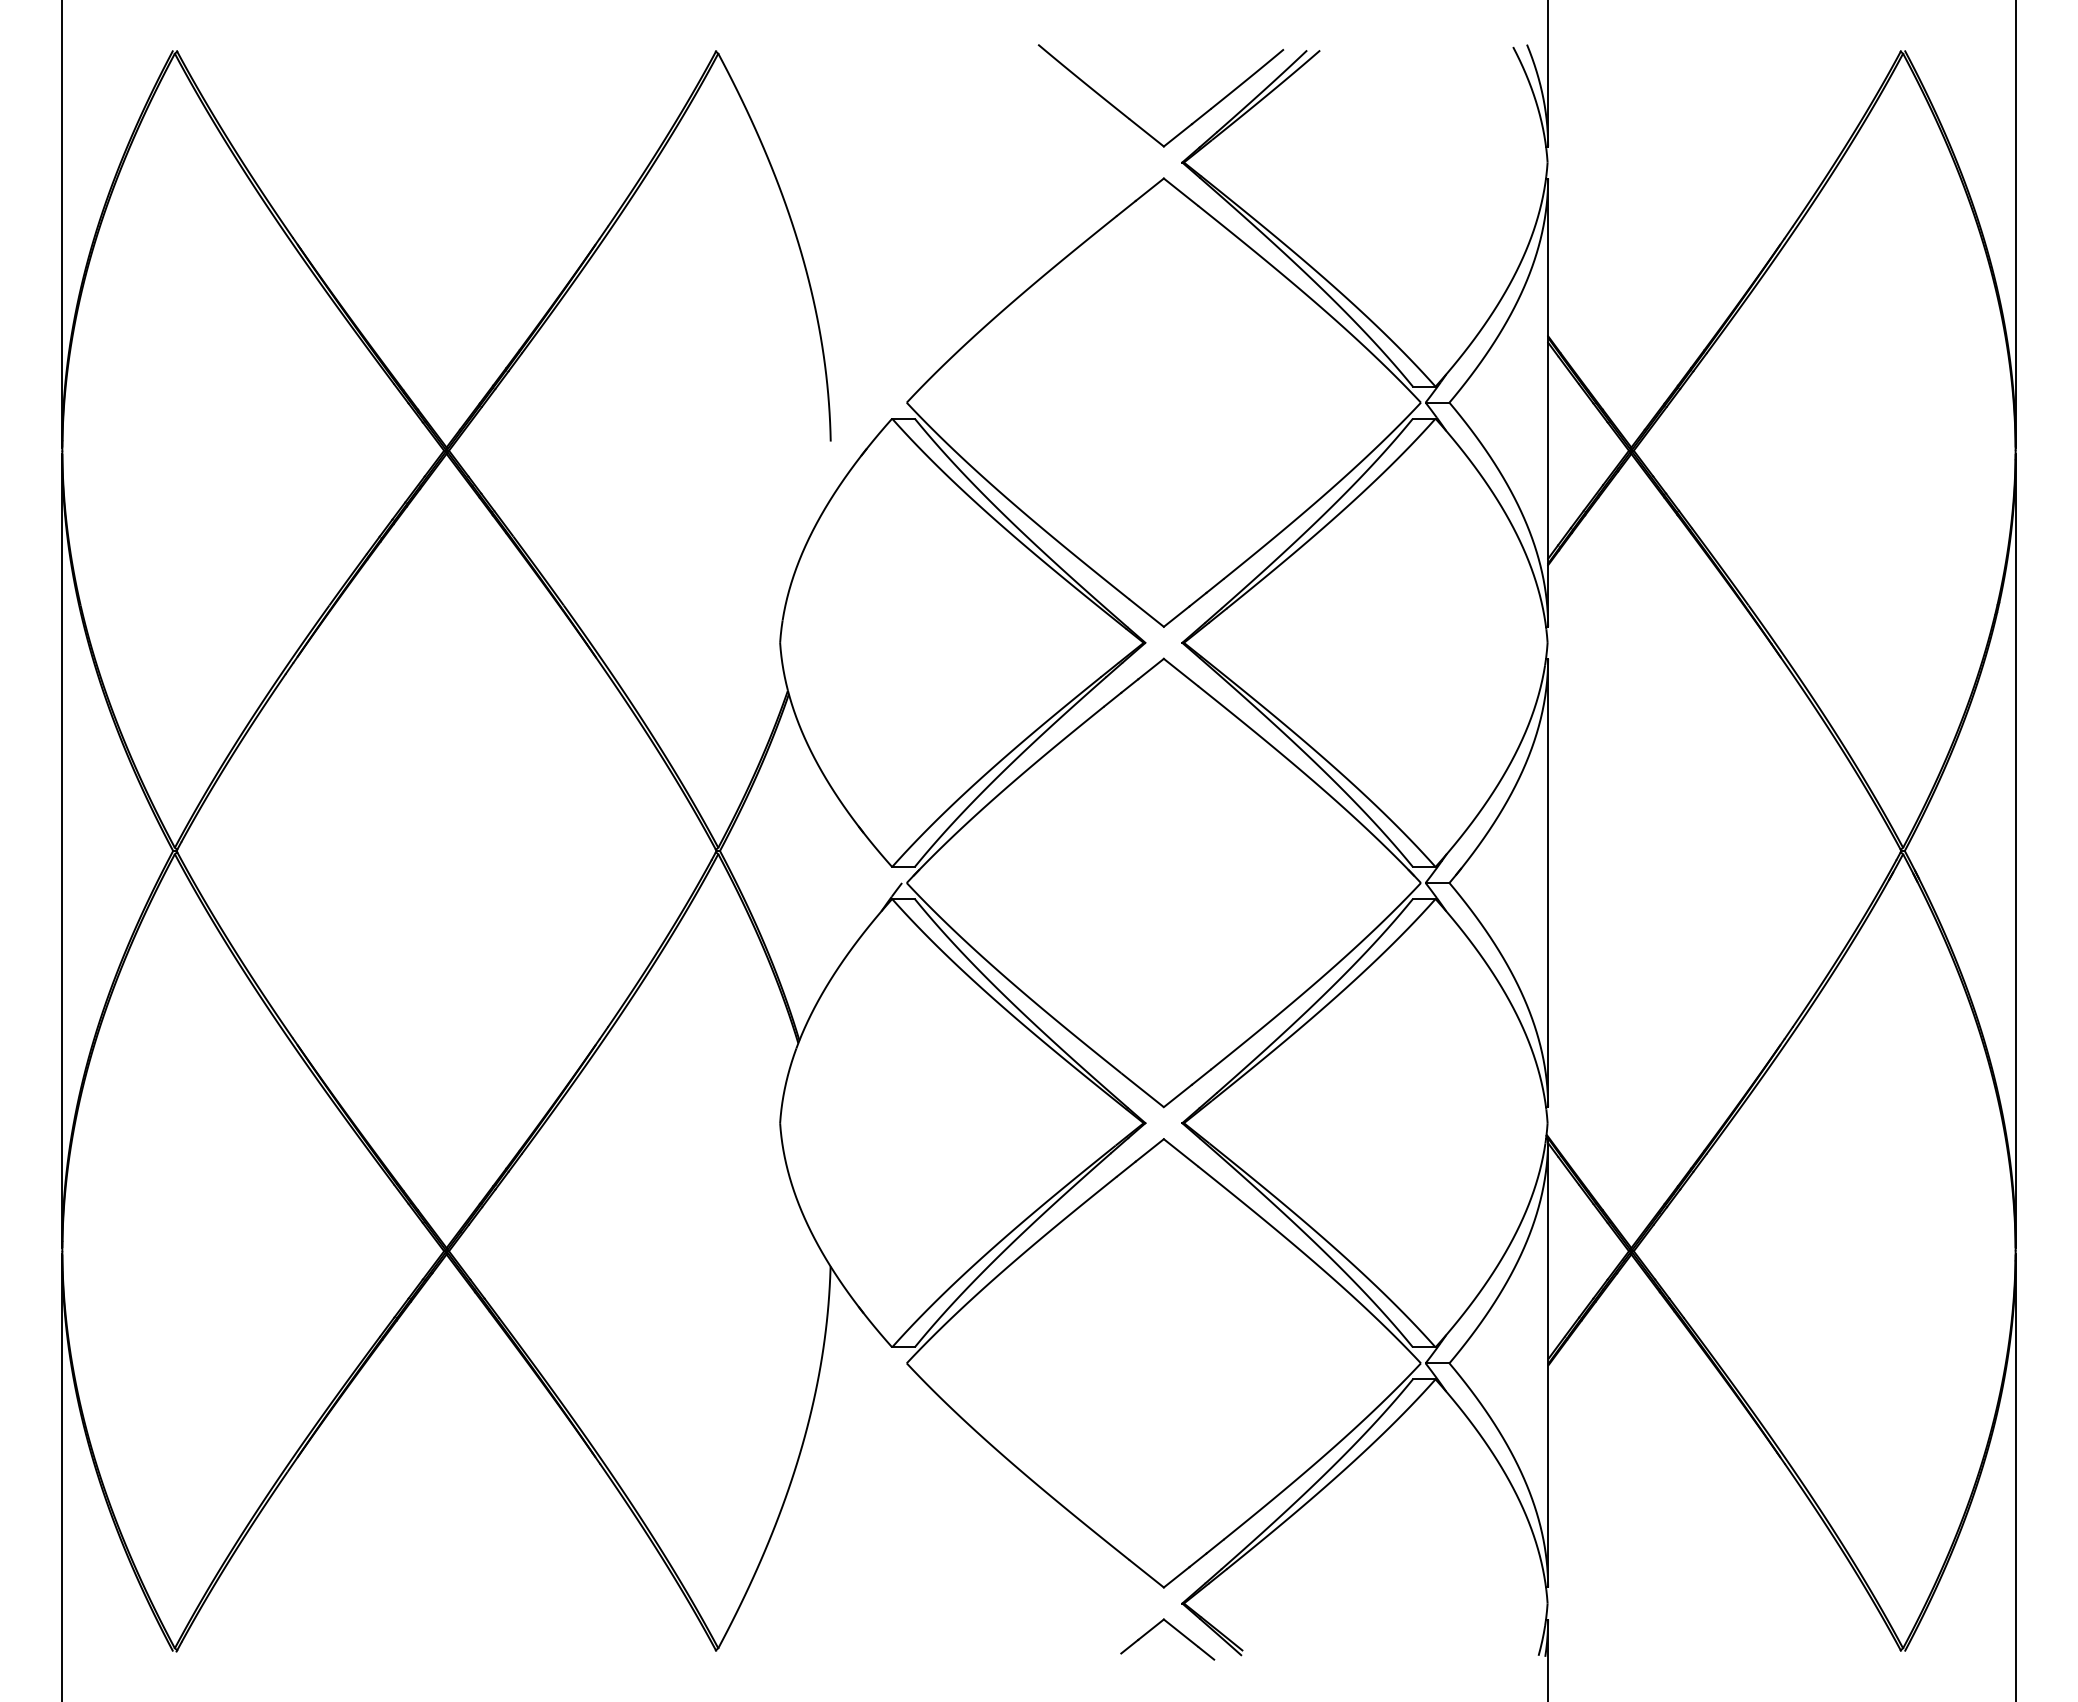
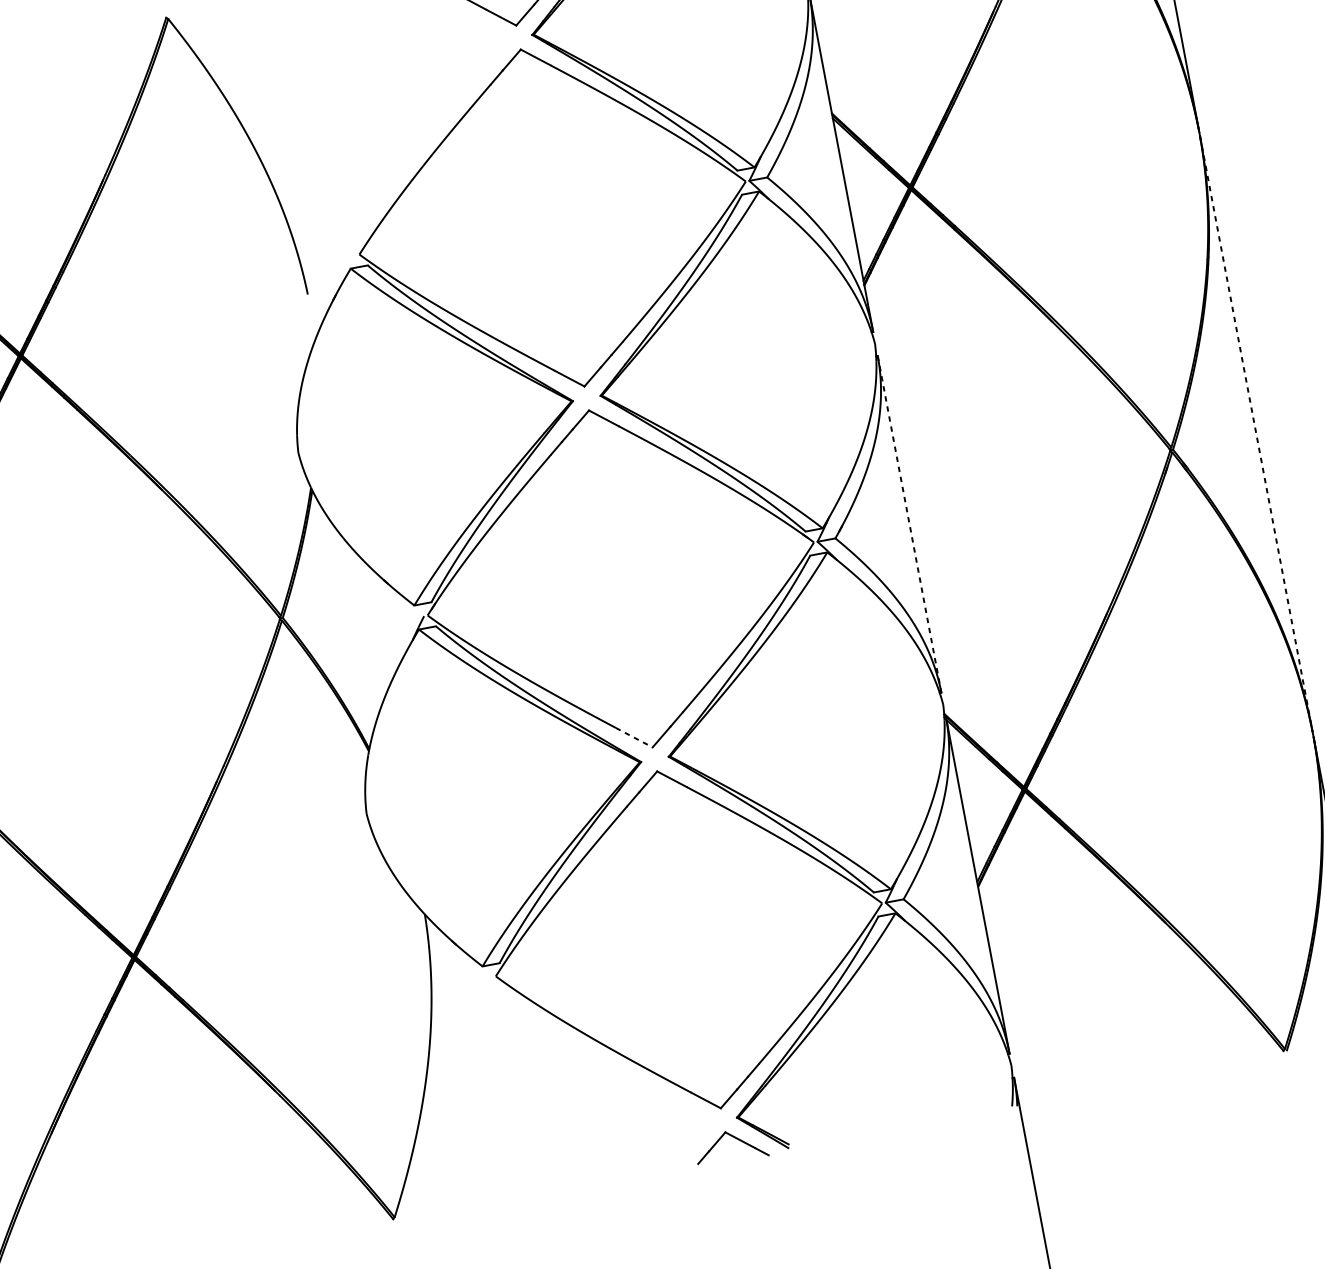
line: (2015, 851) -> (1256, 434), solid -> dashed
line: (1548, 883) -> (909, 524), solid -> dashed
line: (1142, 1089) -> (634, 737), solid -> dashed

